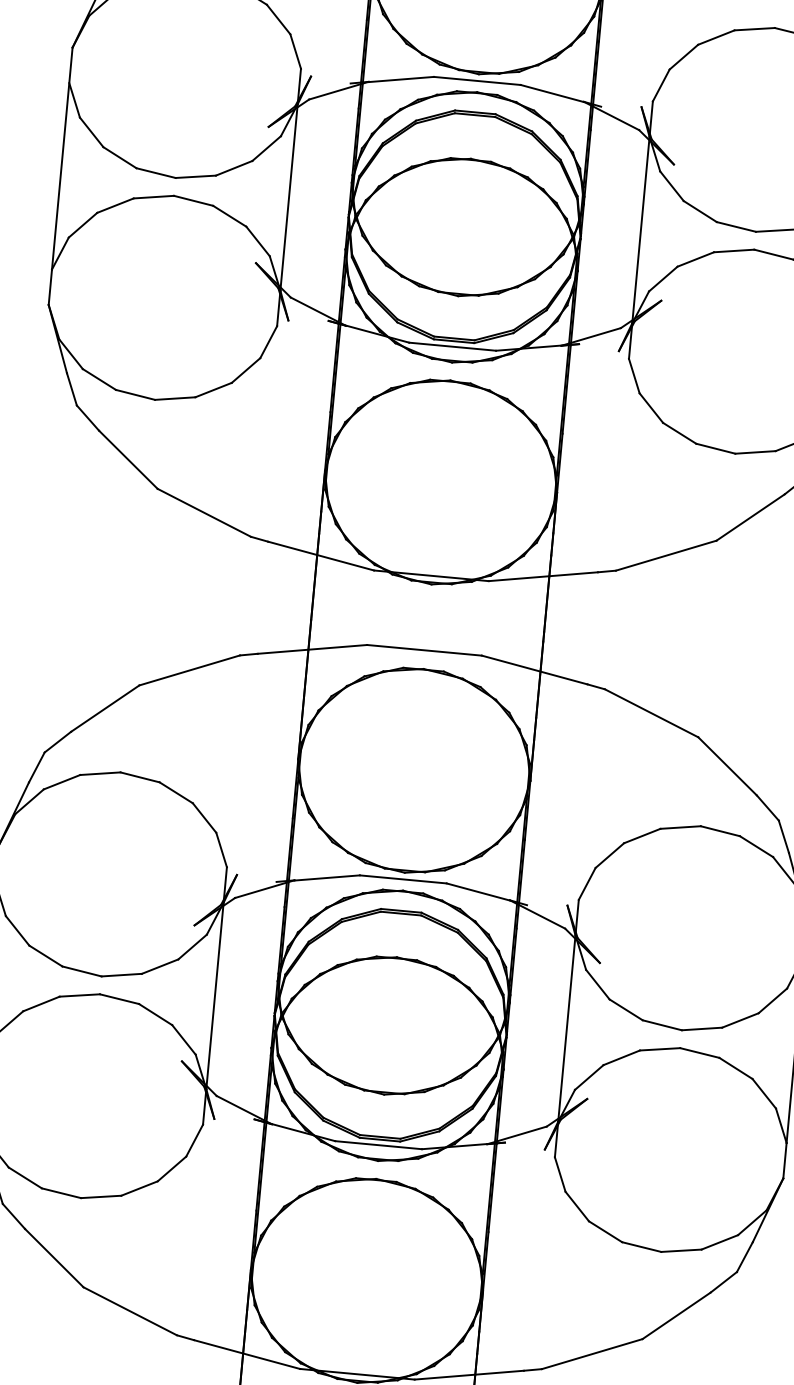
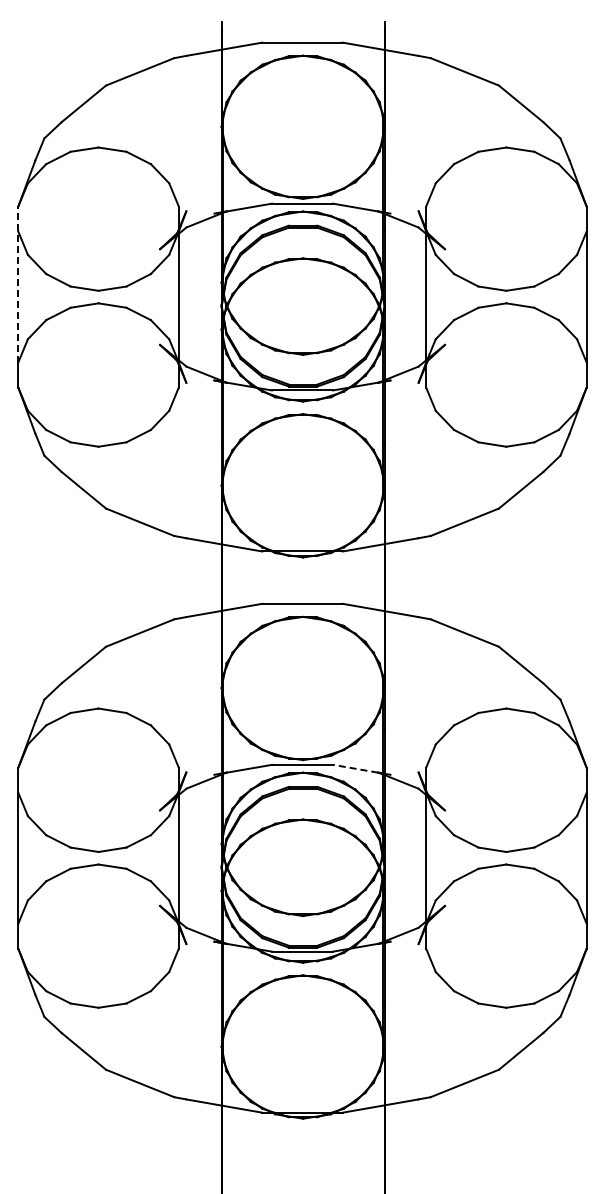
line: (62, 158) -> (18, 284), solid -> dashed
line: (478, 891) -> (355, 768), solid -> dashed

